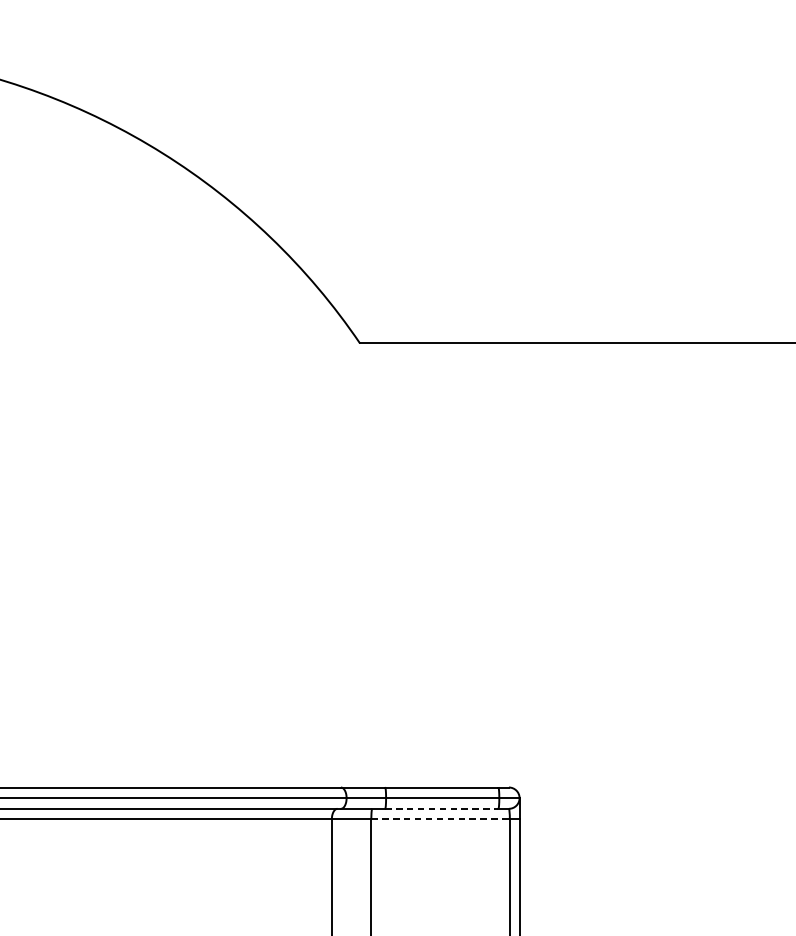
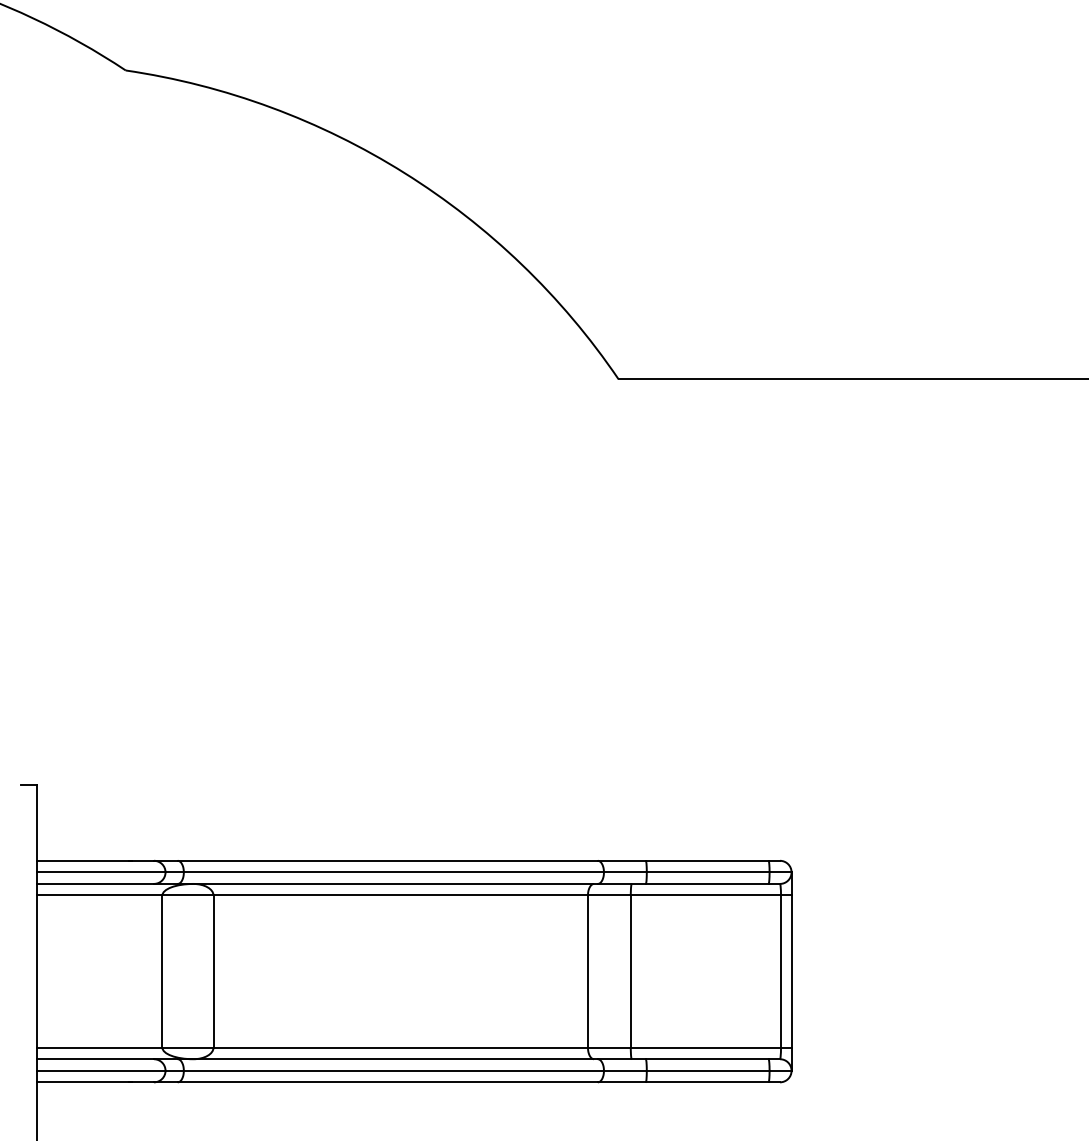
line: (442, 808) -> (707, 883), dashed -> solid
line: (441, 819) -> (706, 895), dashed -> solid

